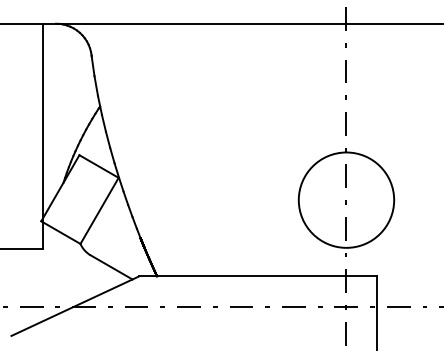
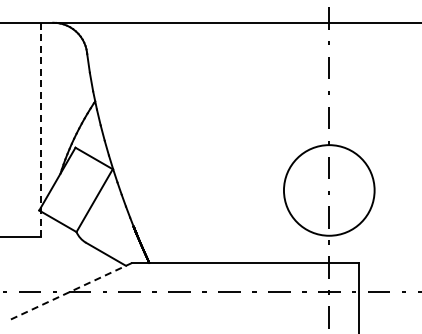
line: (42, 137) -> (40, 130), solid -> dashed
line: (75, 306) -> (71, 291), solid -> dashed

